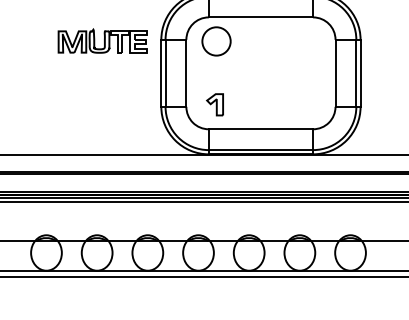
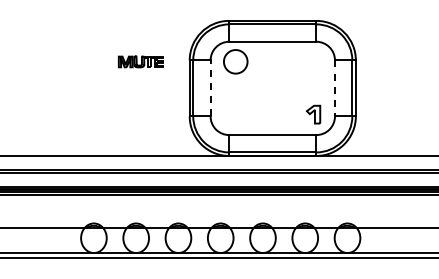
part: (102, 41) -> (140, 61), size x0.6
line: (186, 73) -> (210, 88), solid -> dashed
line: (334, 73) -> (334, 88), solid -> dashed
part: (215, 104) -> (313, 114), moved

